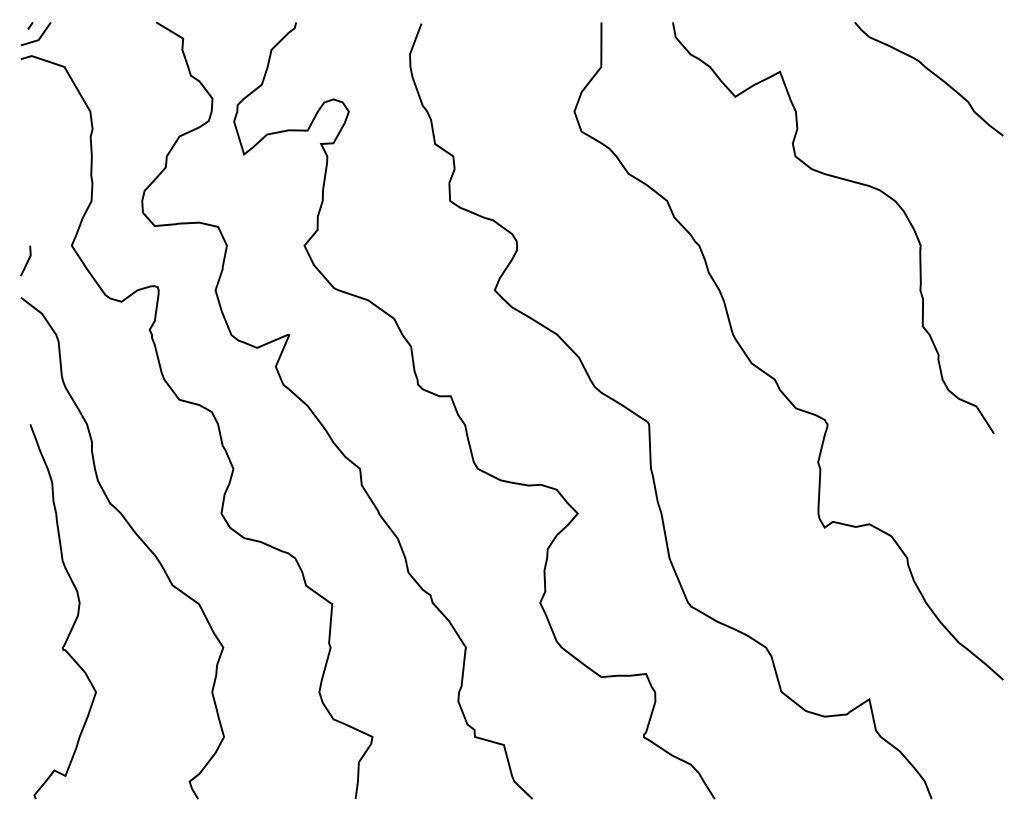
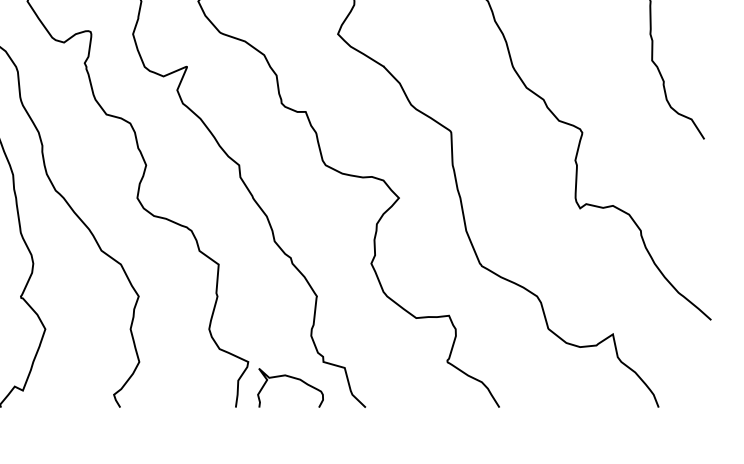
curve: (433, 759) -> (293, 378), added

